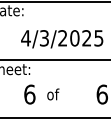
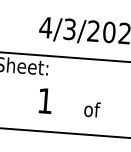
text: (29, 94) -> (44, 100), 6 -> 1
text: (53, 94) -> (92, 109), moved

